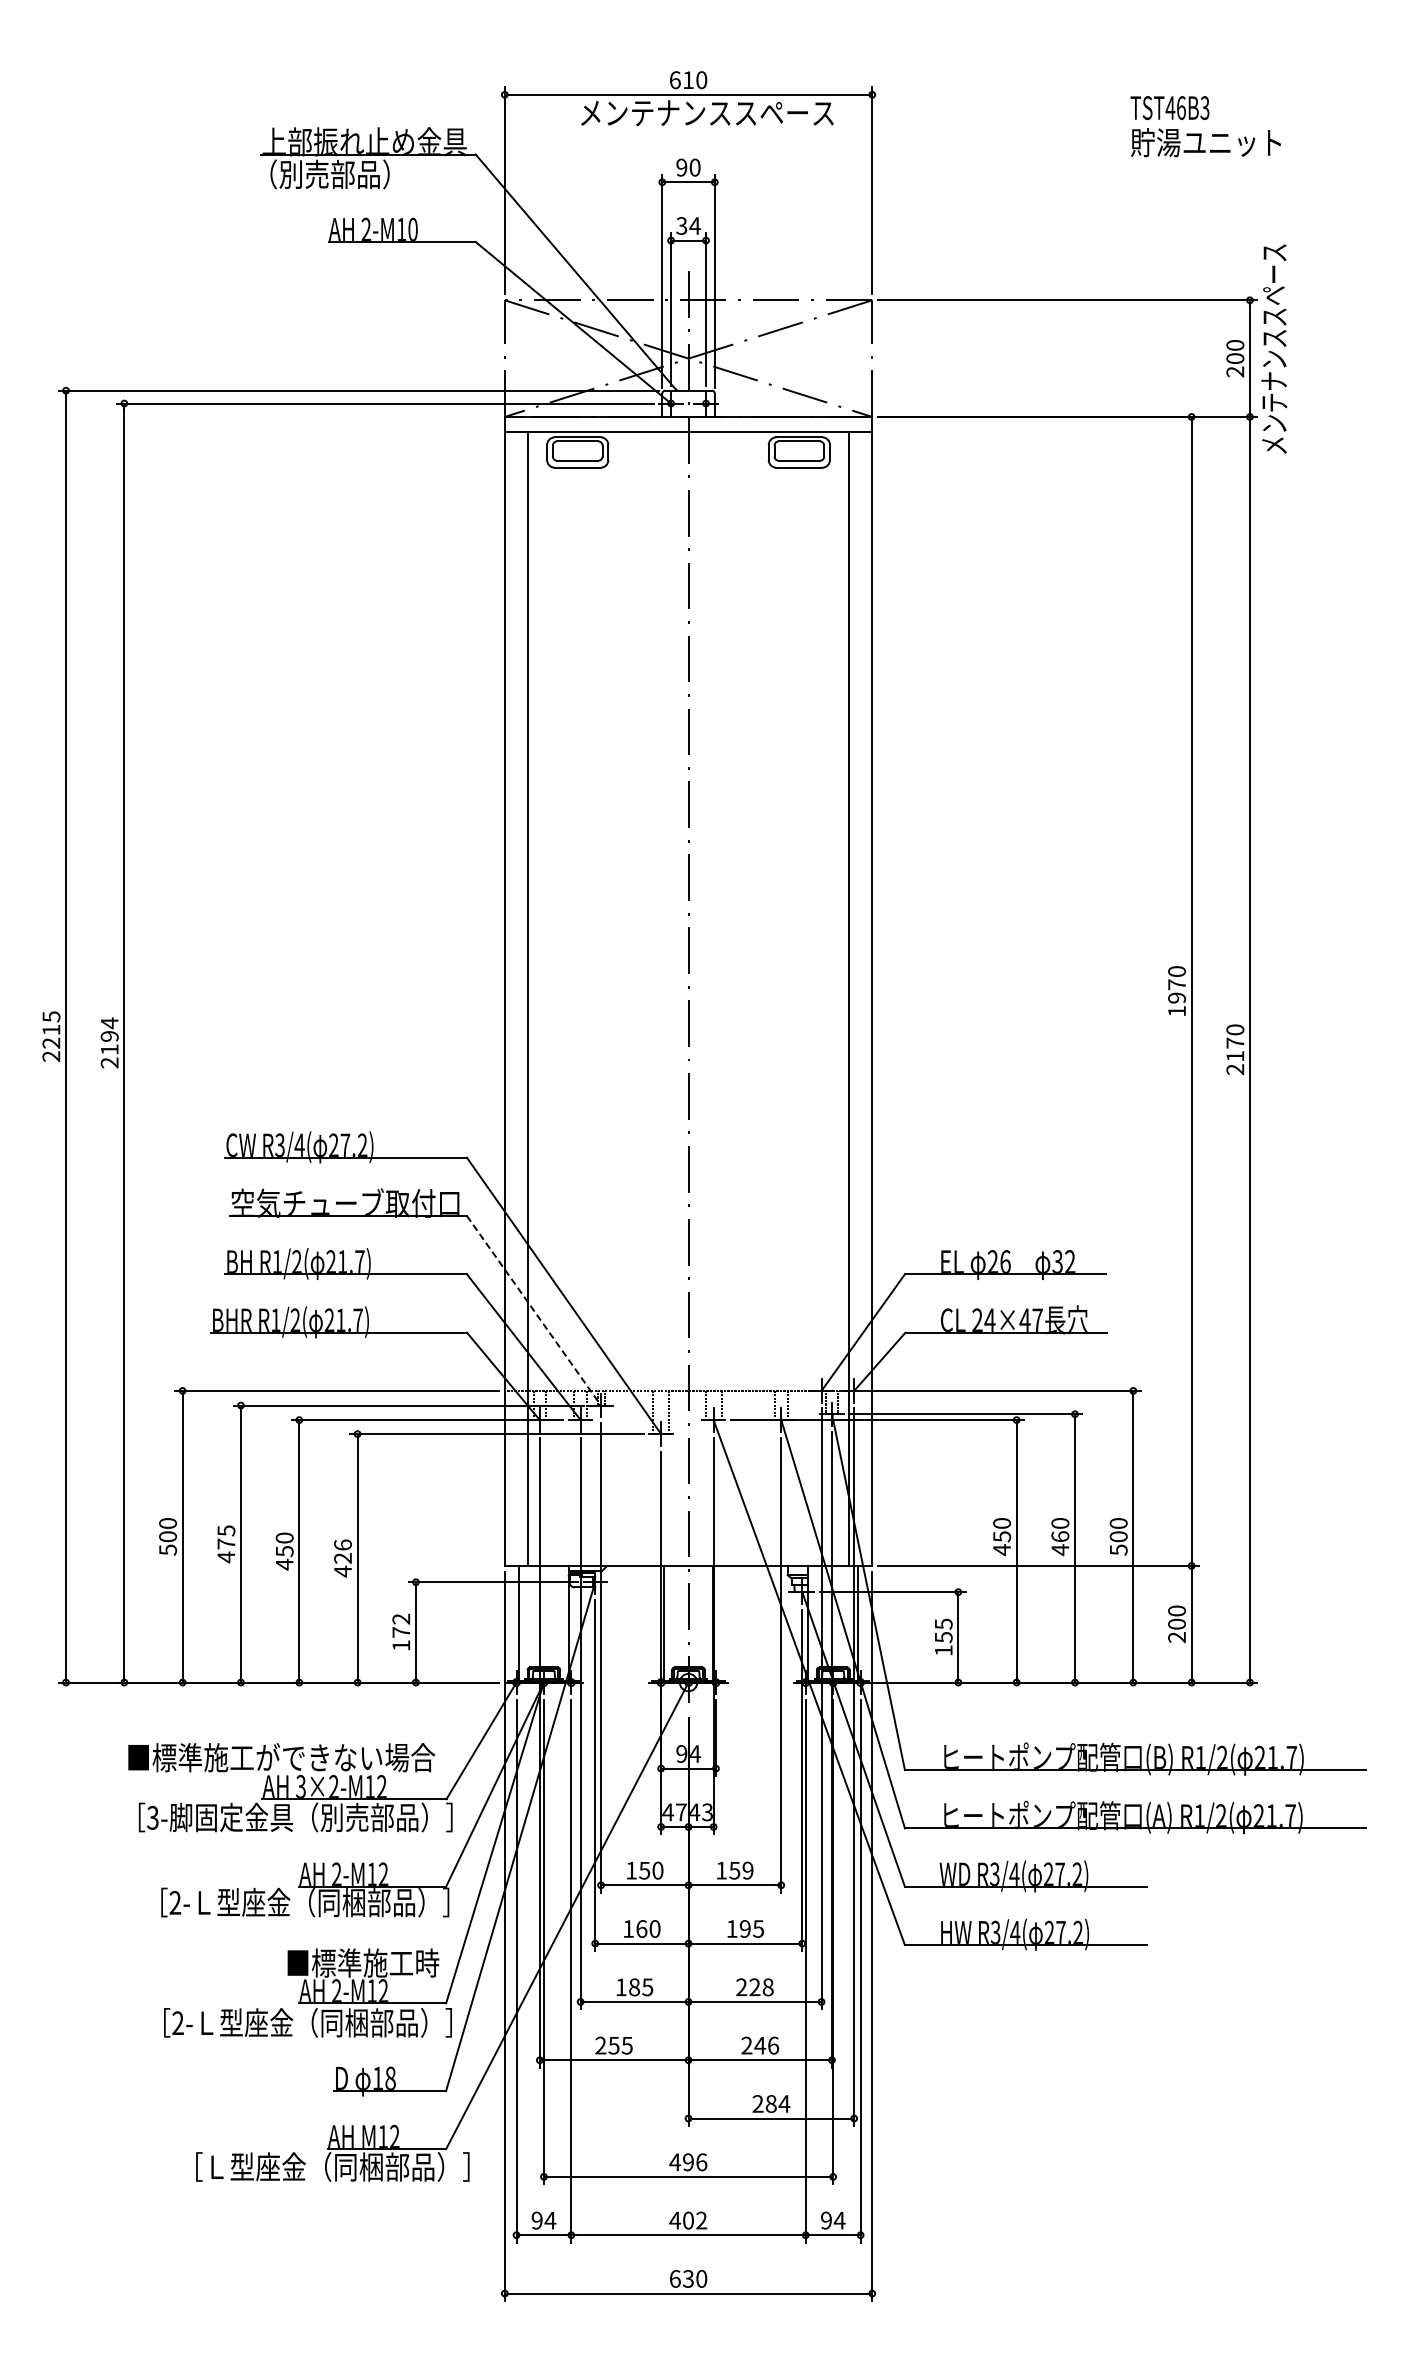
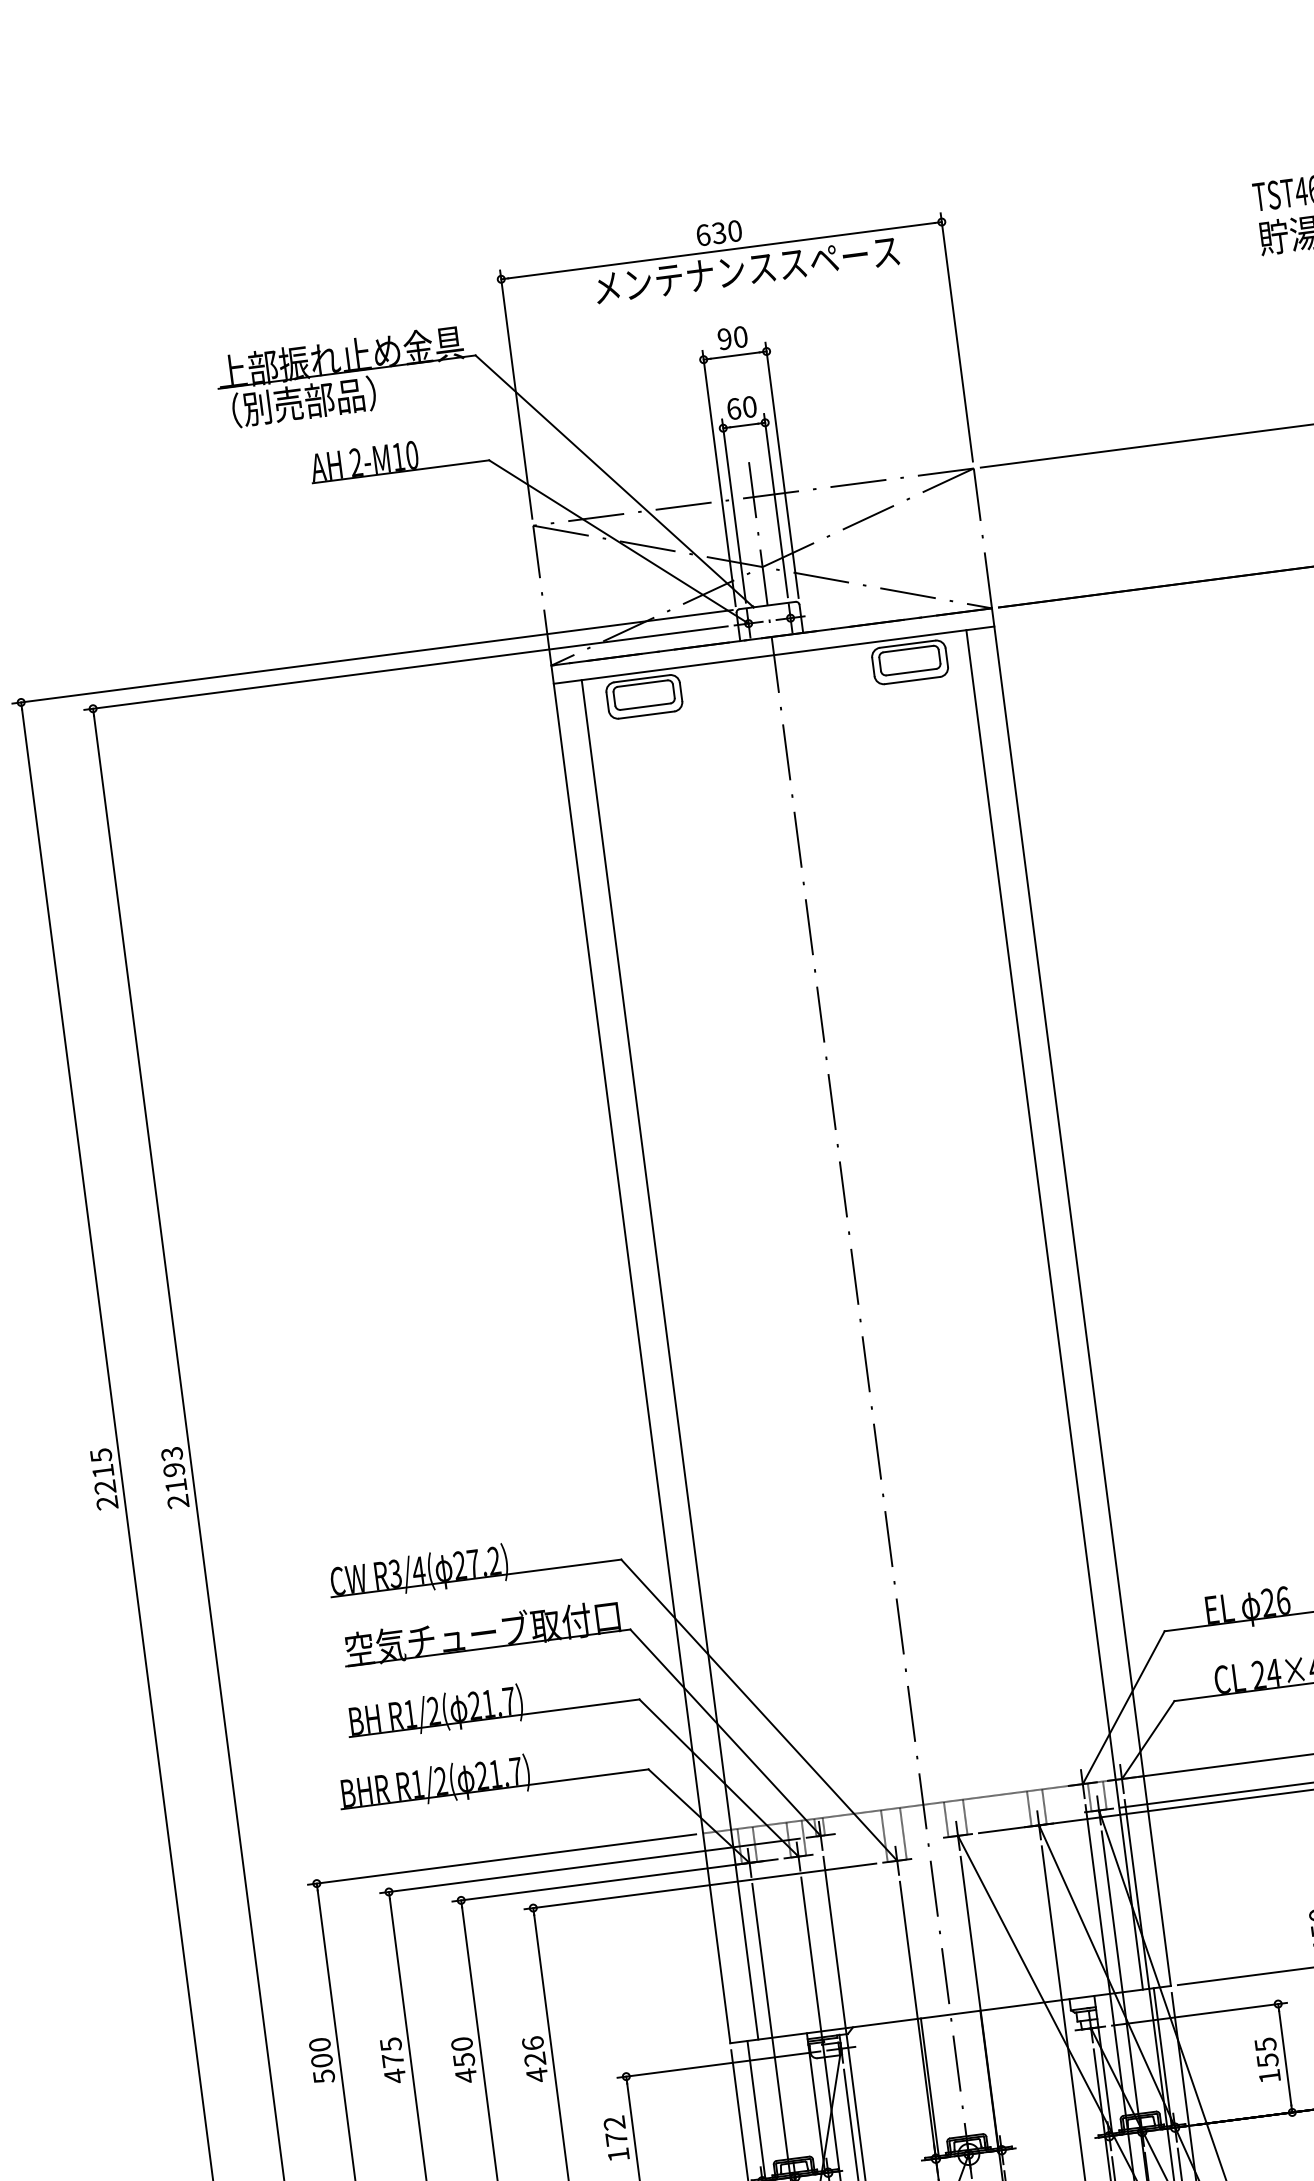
text: (687, 80) -> (718, 233), 610 -> 630
text: (688, 225) -> (741, 407), 34 -> 60
text: (109, 1023) -> (171, 1454), 2194 -> 2193
line: (534, 1311) -> (726, 1733), dashed -> solid

